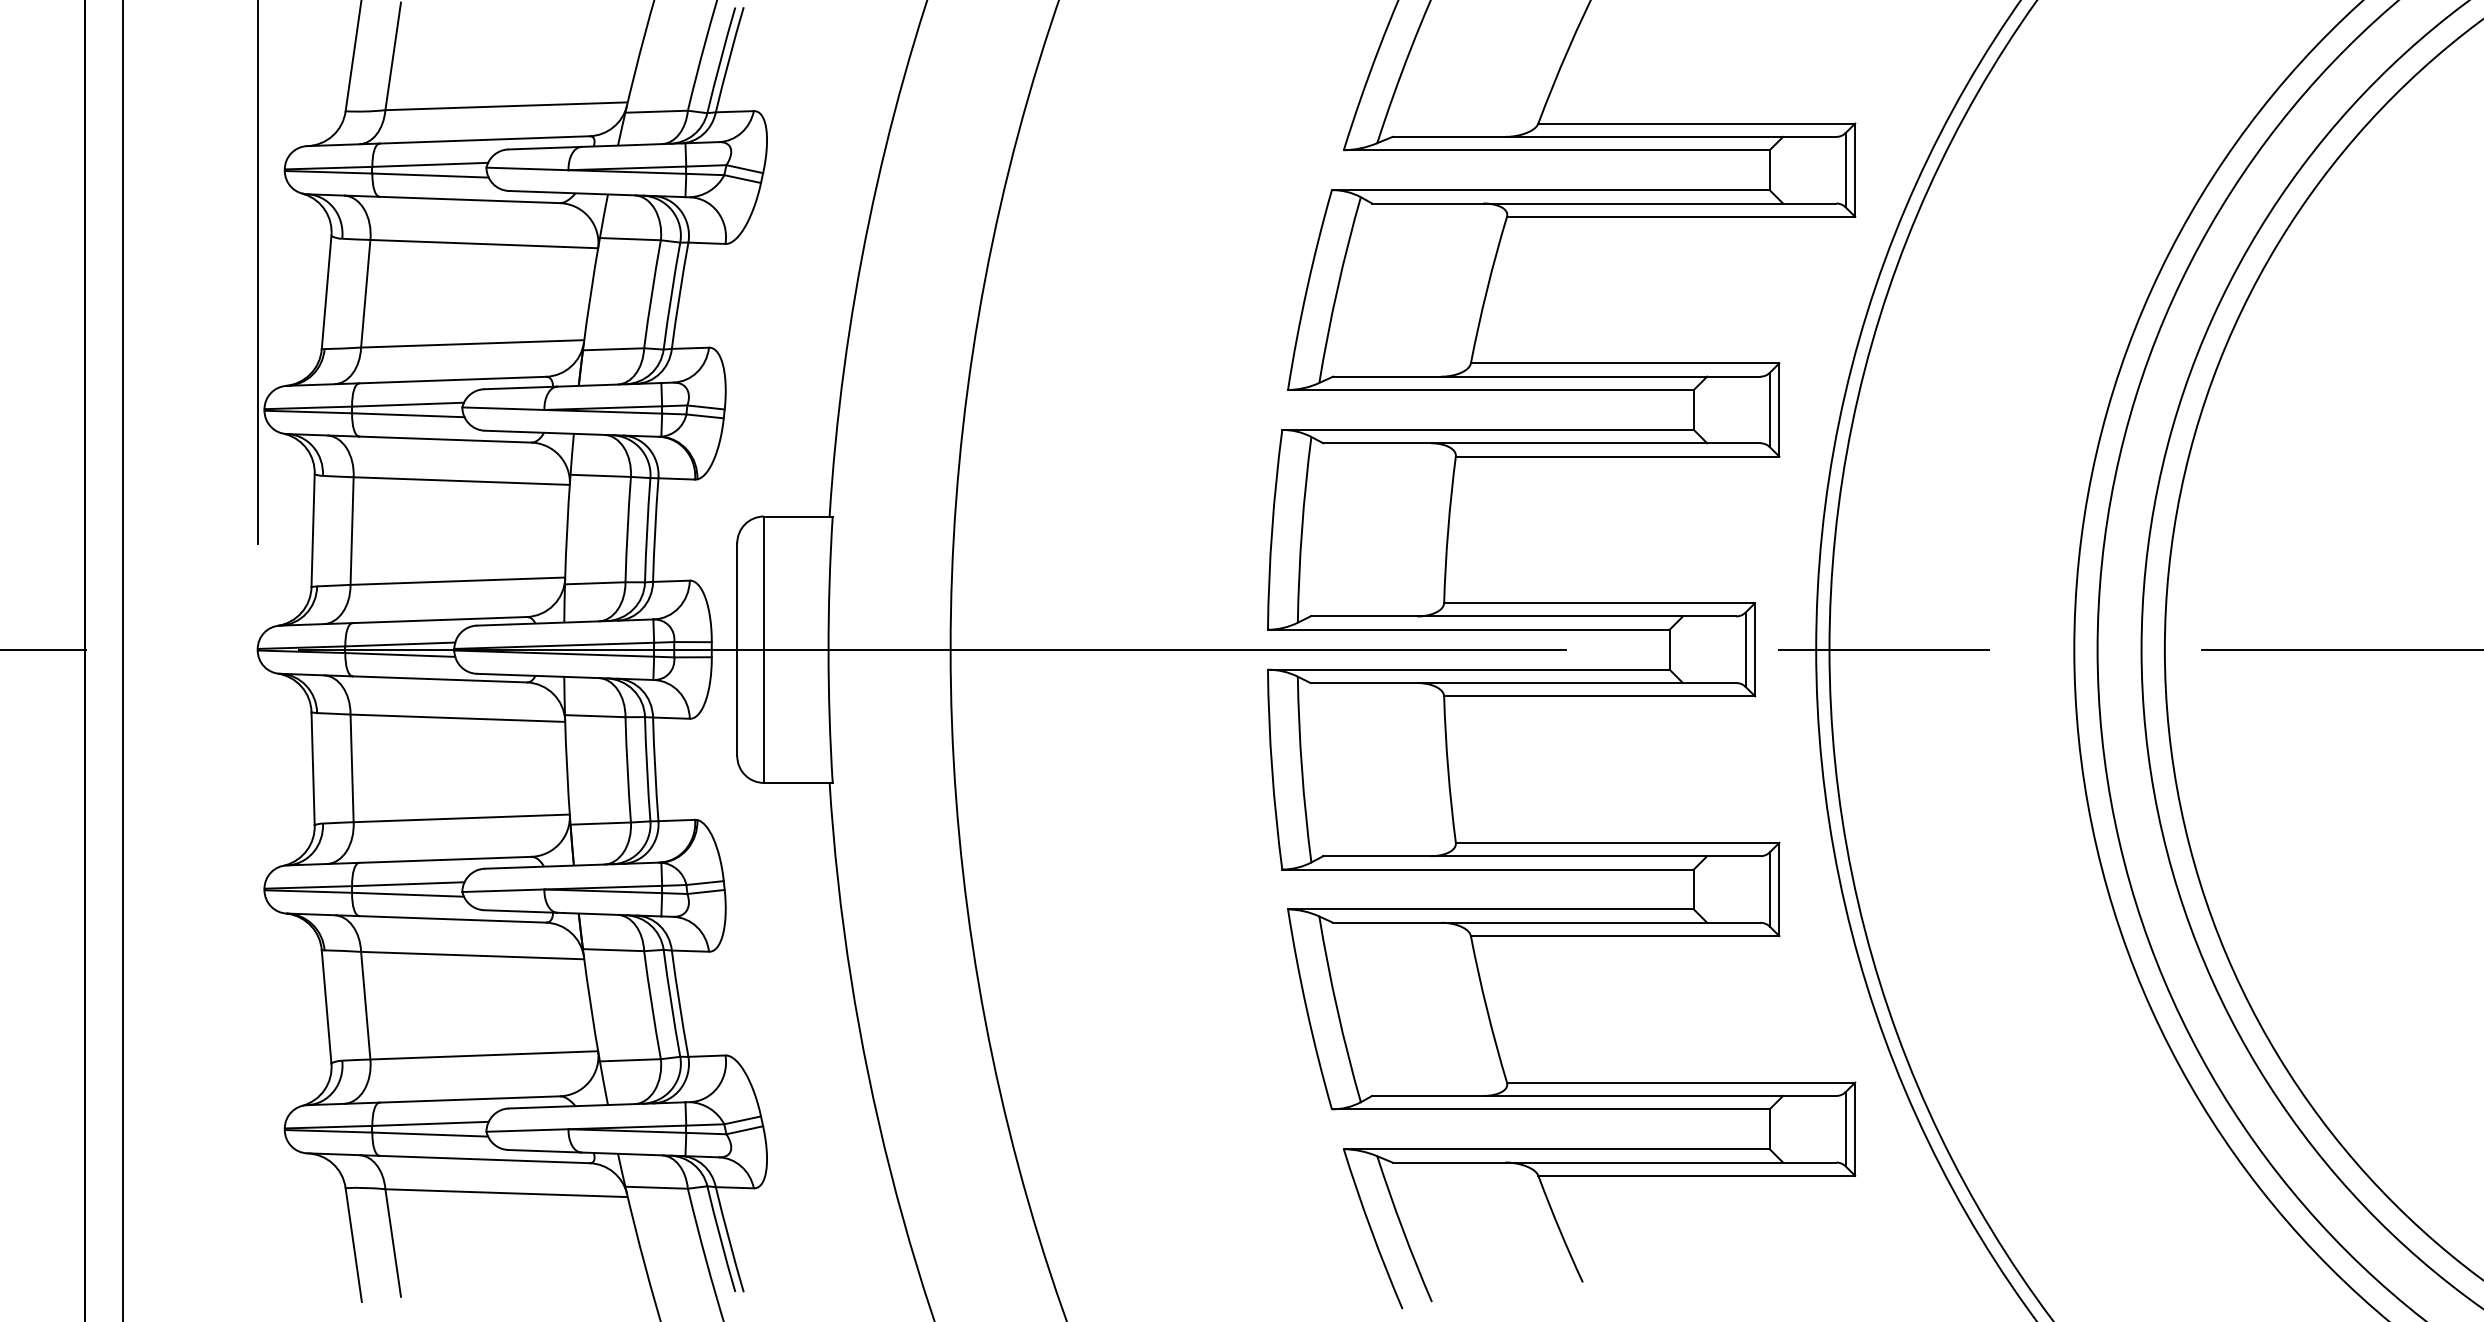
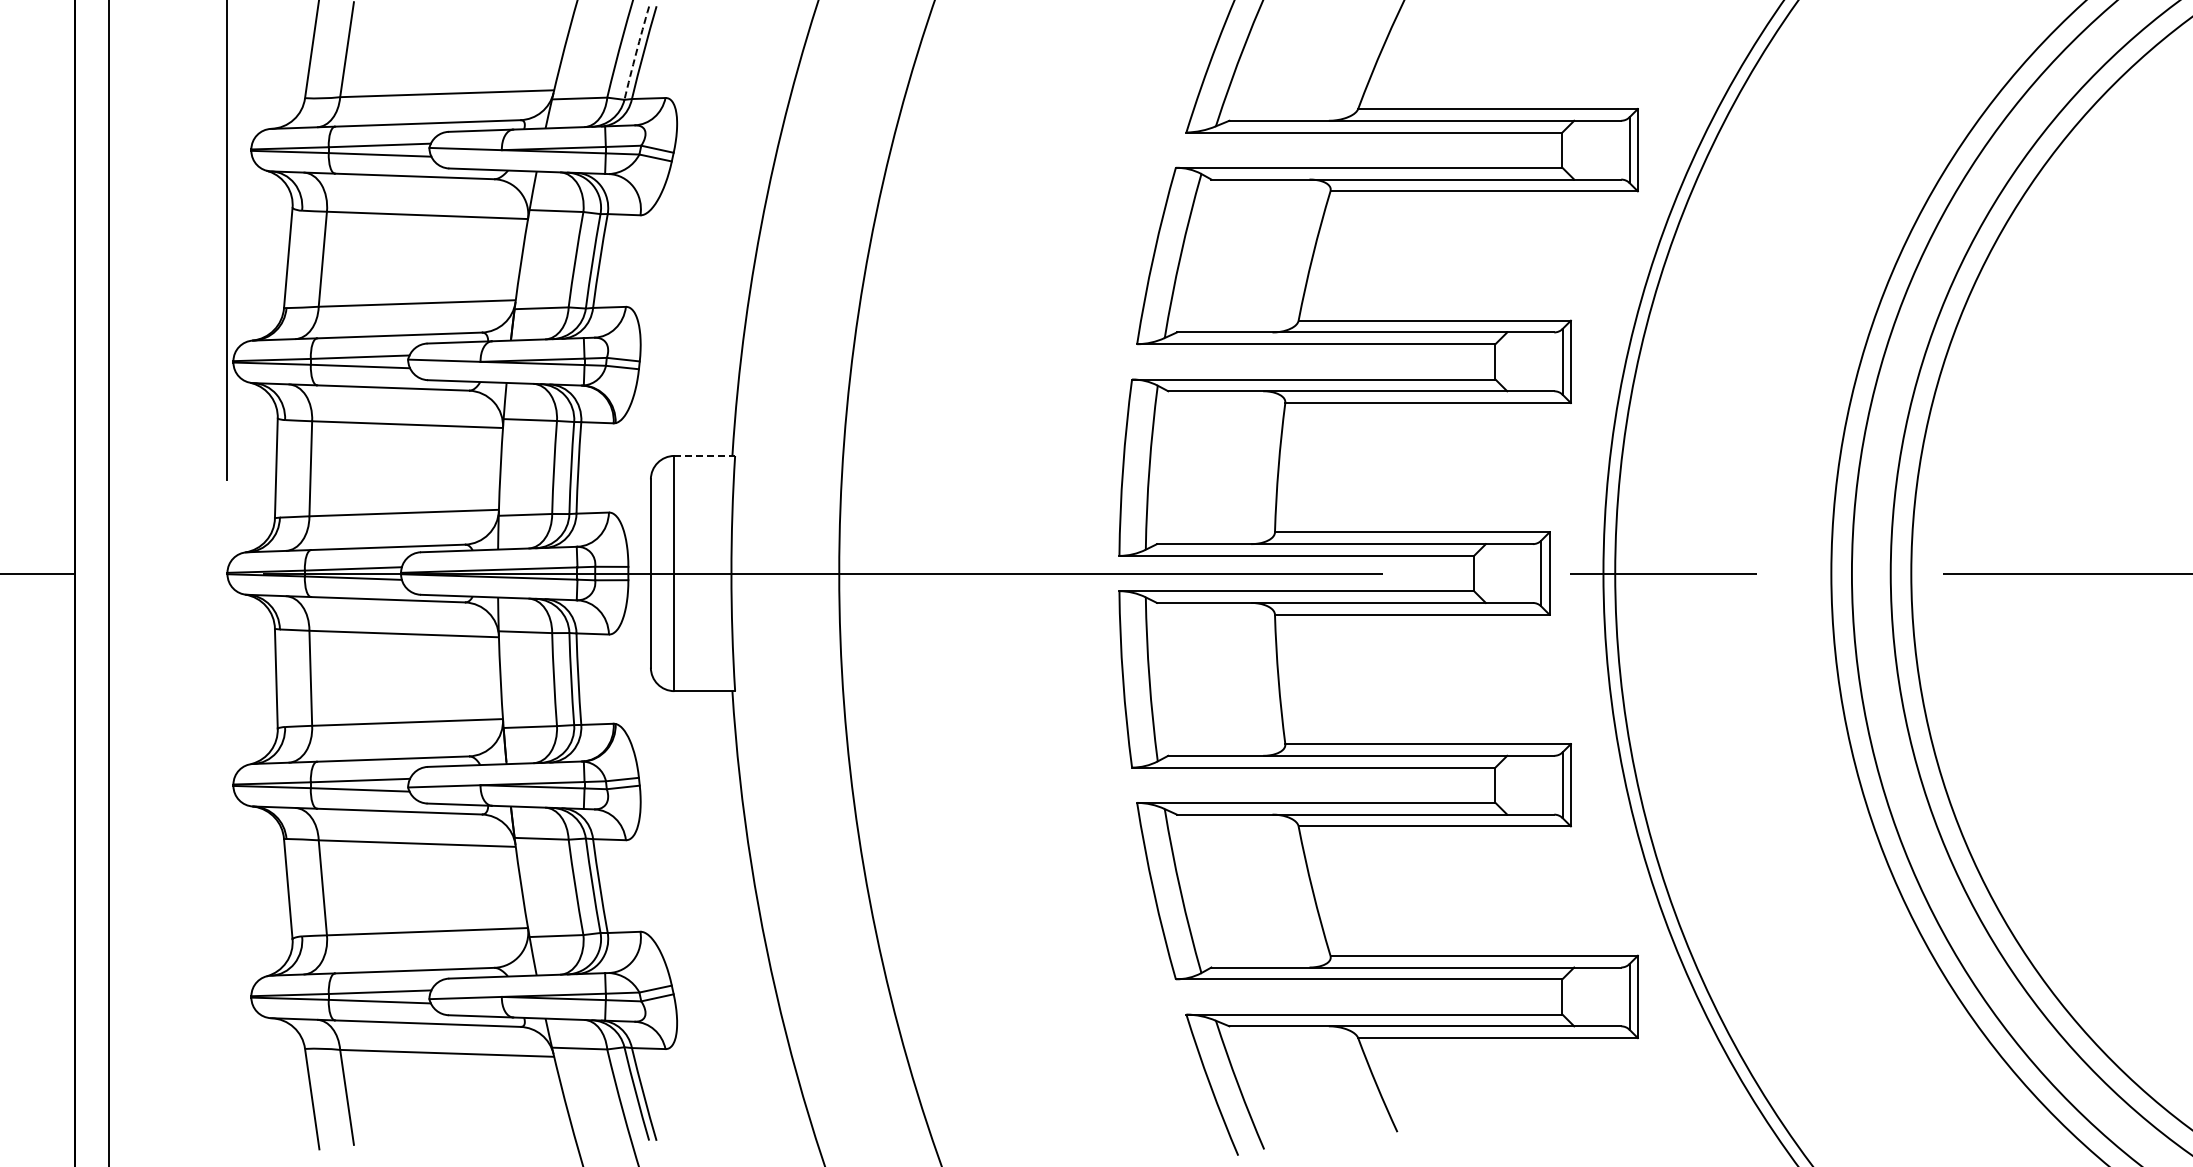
arc: (721, 60) -> (636, 53), solid -> dashed
line: (799, 516) -> (705, 455), solid -> dashed

